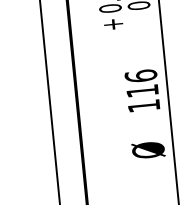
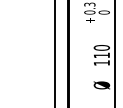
text: (140, 75) -> (101, 47), 116 -> 110

